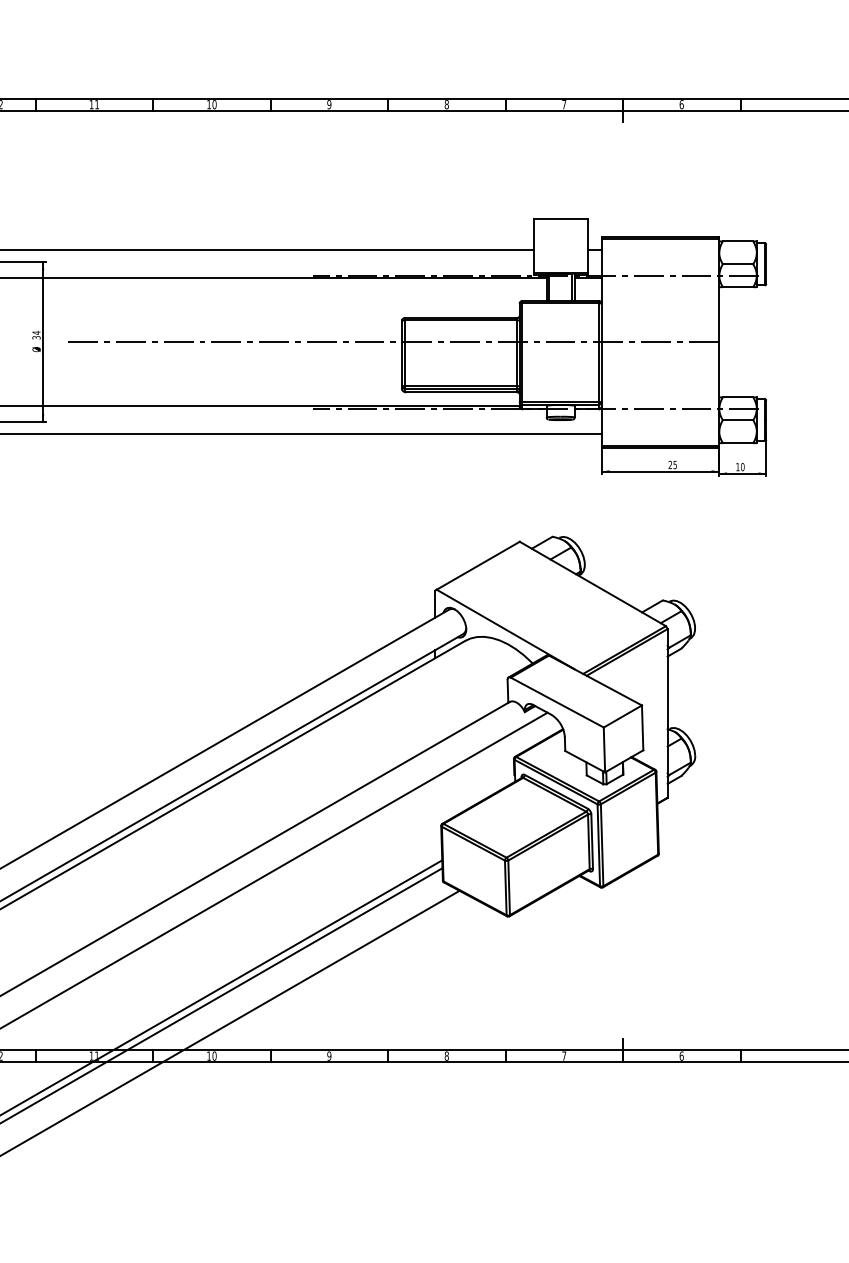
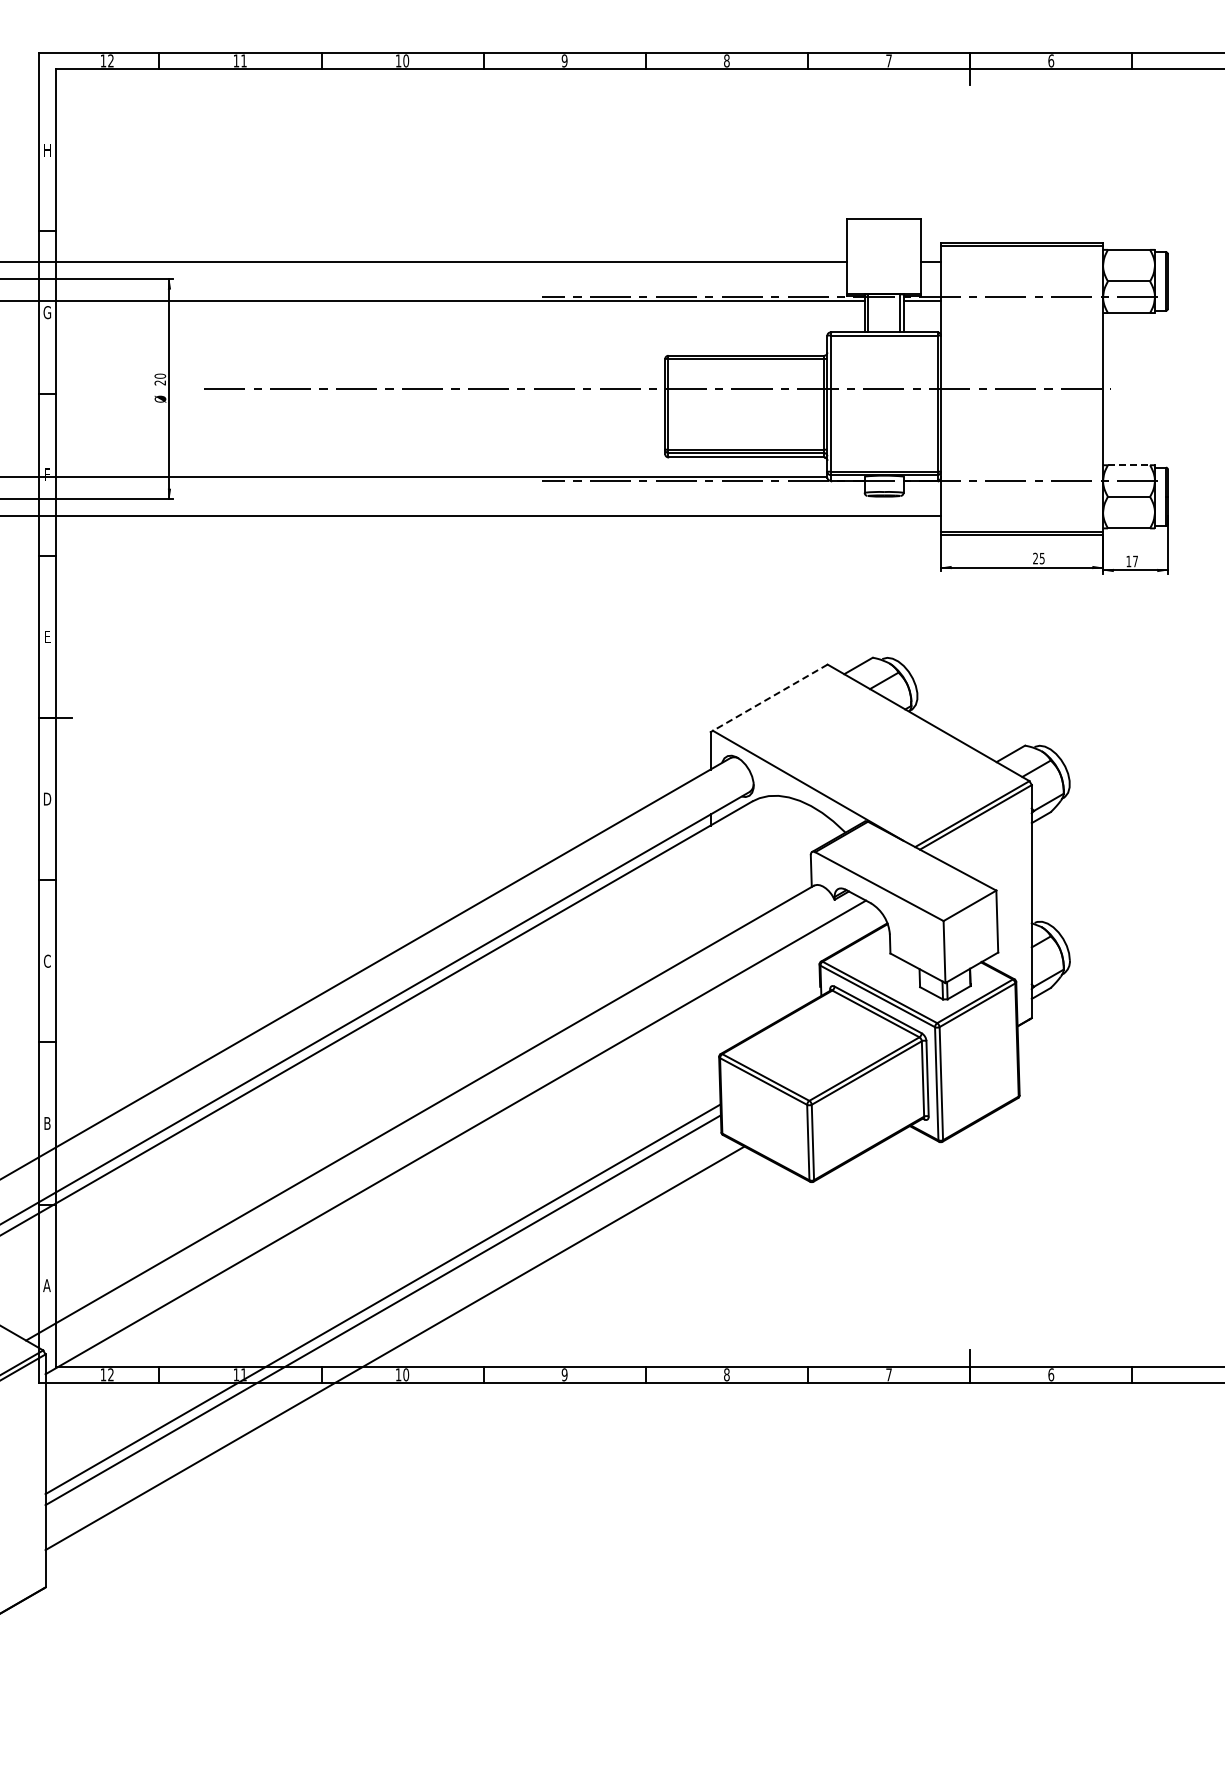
text: (36, 335) -> (160, 379), 34 -> 20
line: (738, 397) -> (1129, 465), solid -> dashed
text: (742, 467) -> (1135, 561), 10 -> 17
line: (477, 565) -> (769, 697), solid -> dashed

